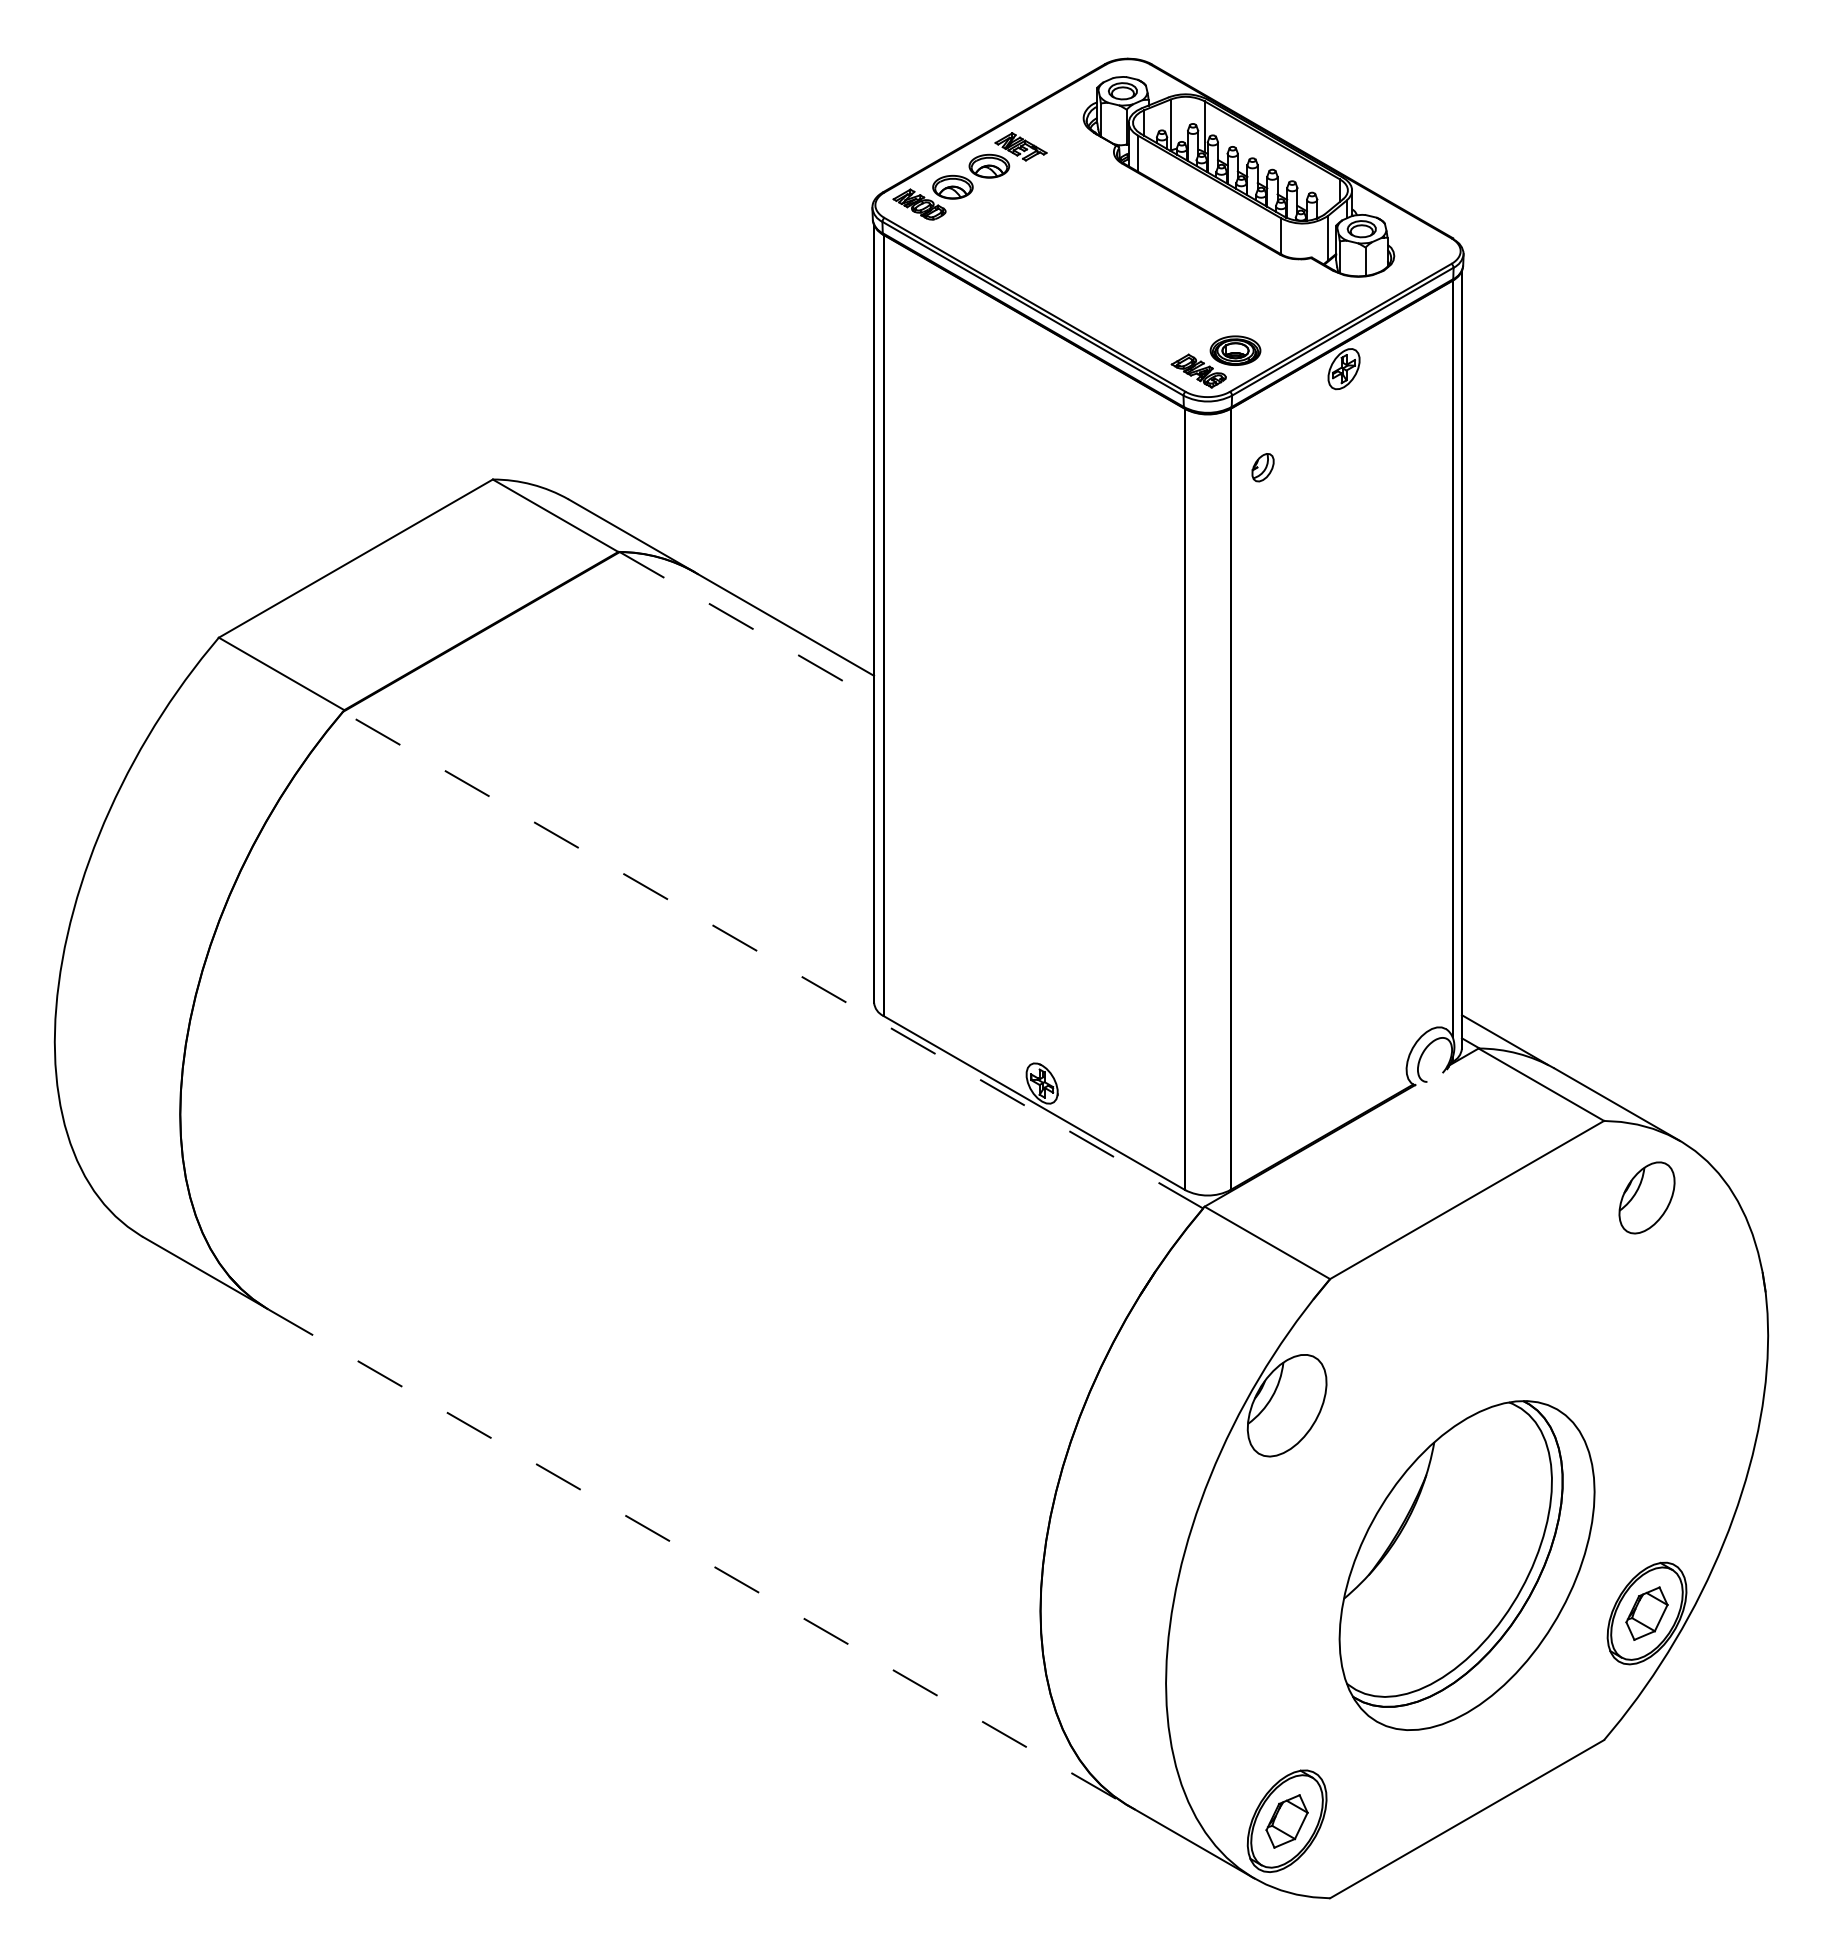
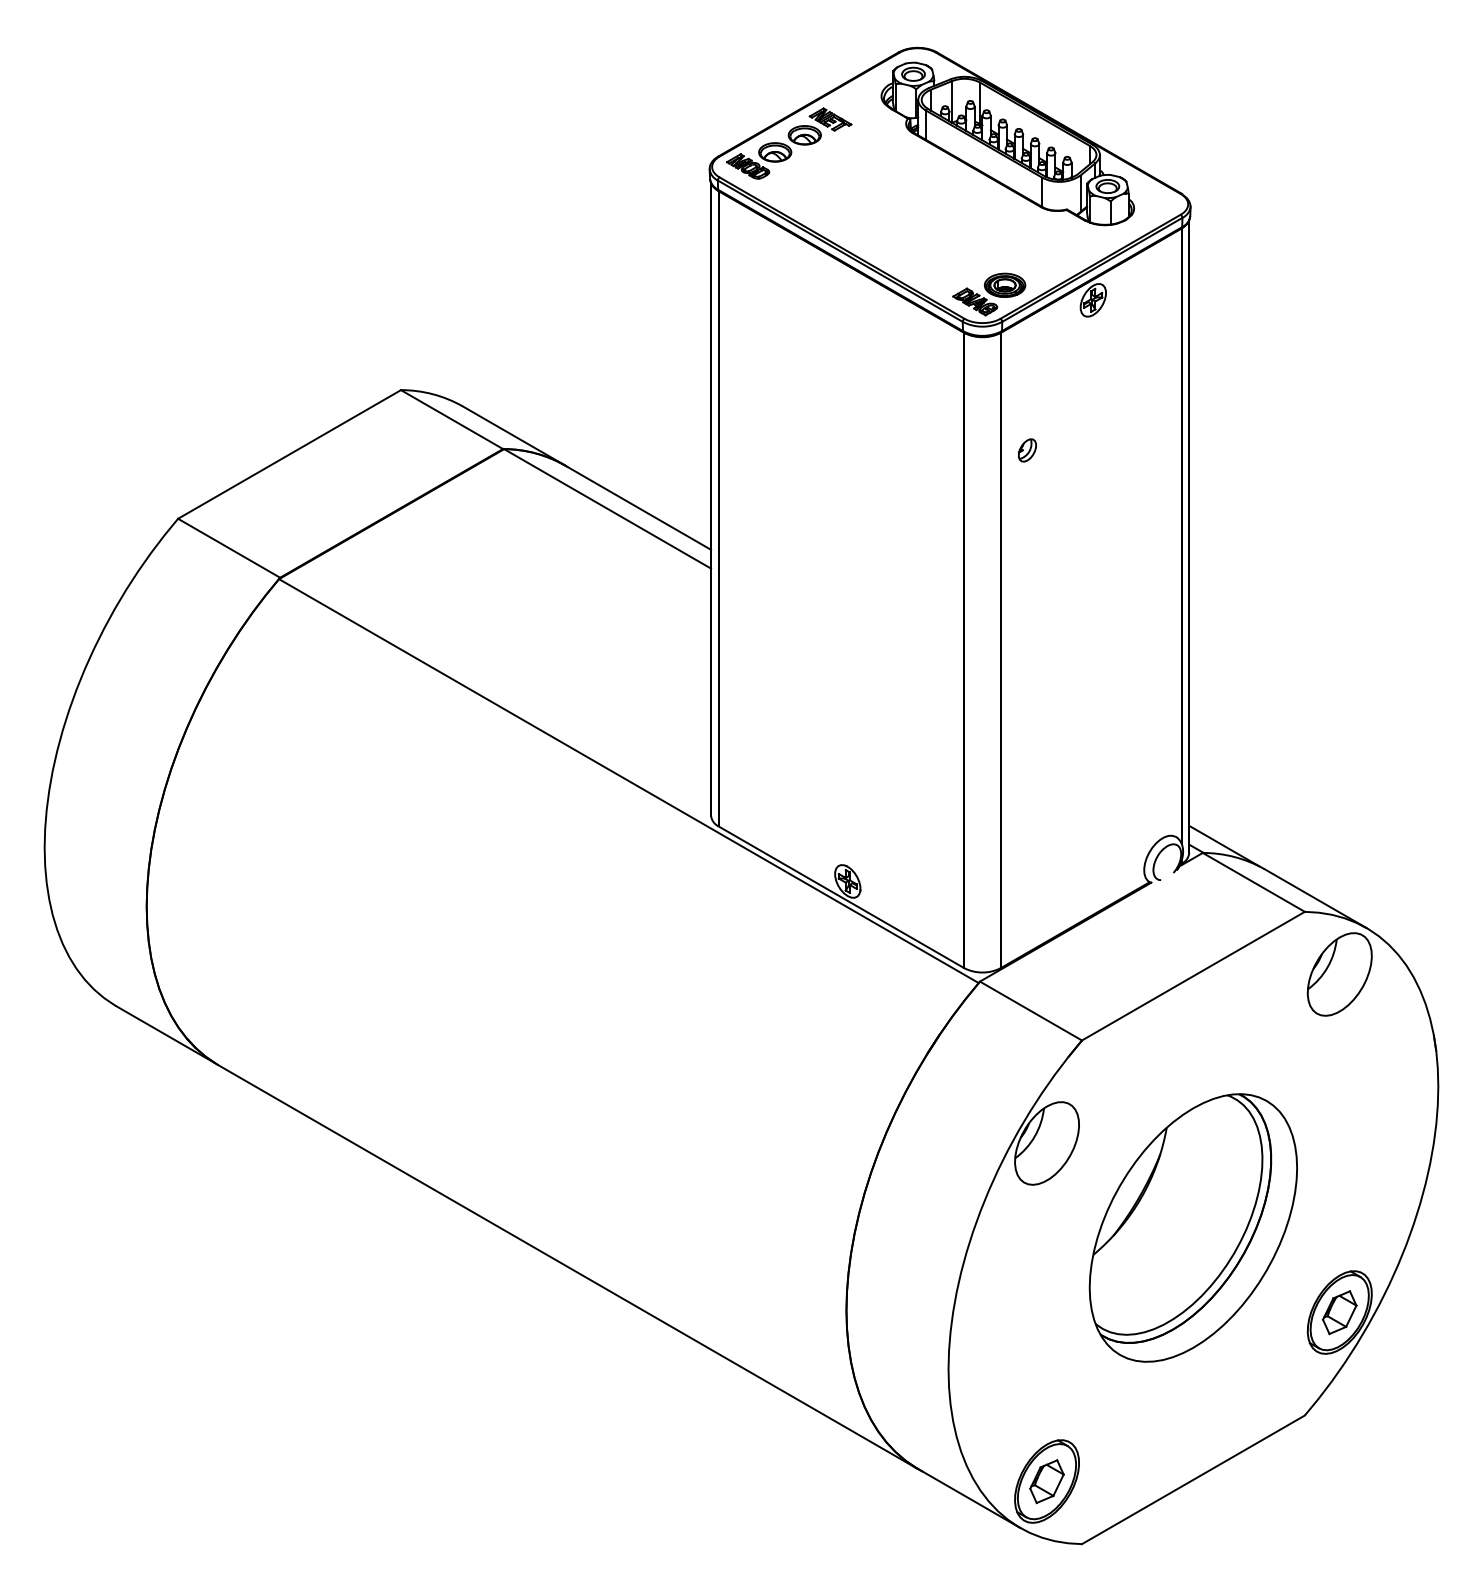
part: (1262, 467) -> (1027, 450), moved
line: (746, 625) -> (607, 508), dashed -> solid
line: (773, 960) -> (629, 781), dashed -> solid
part: (1646, 1197) -> (1339, 974), size x1.43
line: (698, 1557) -> (568, 1266), dashed -> solid
part: (1466, 1565) -> (1192, 1227), moved

